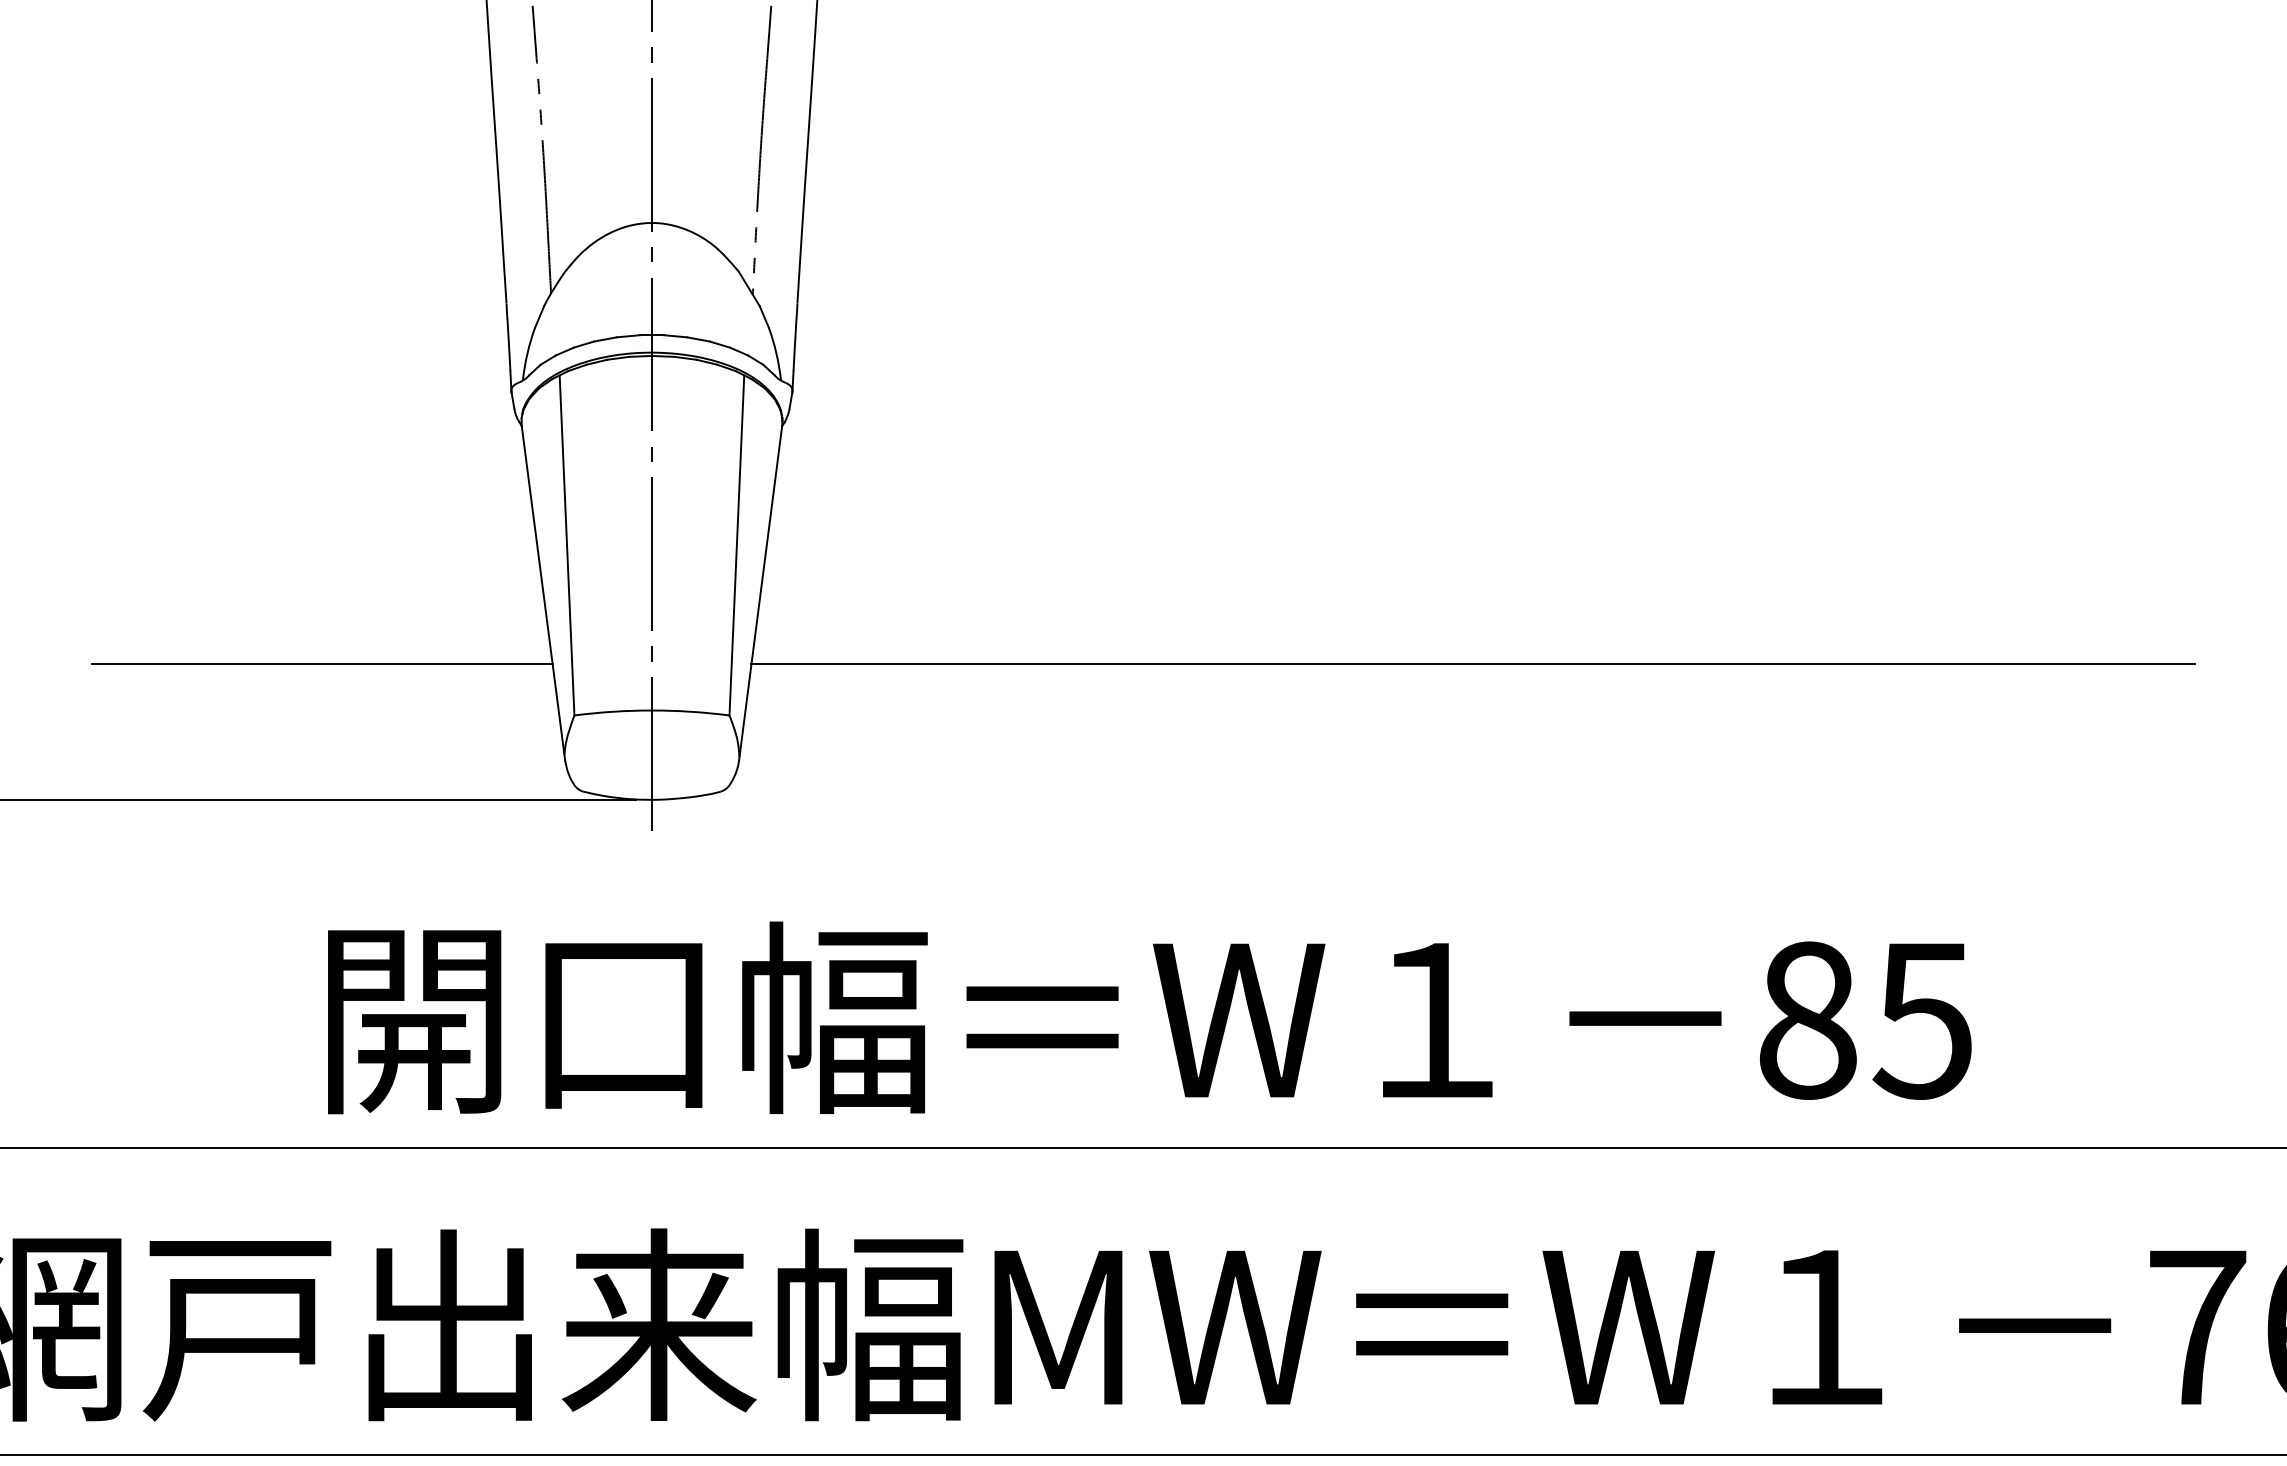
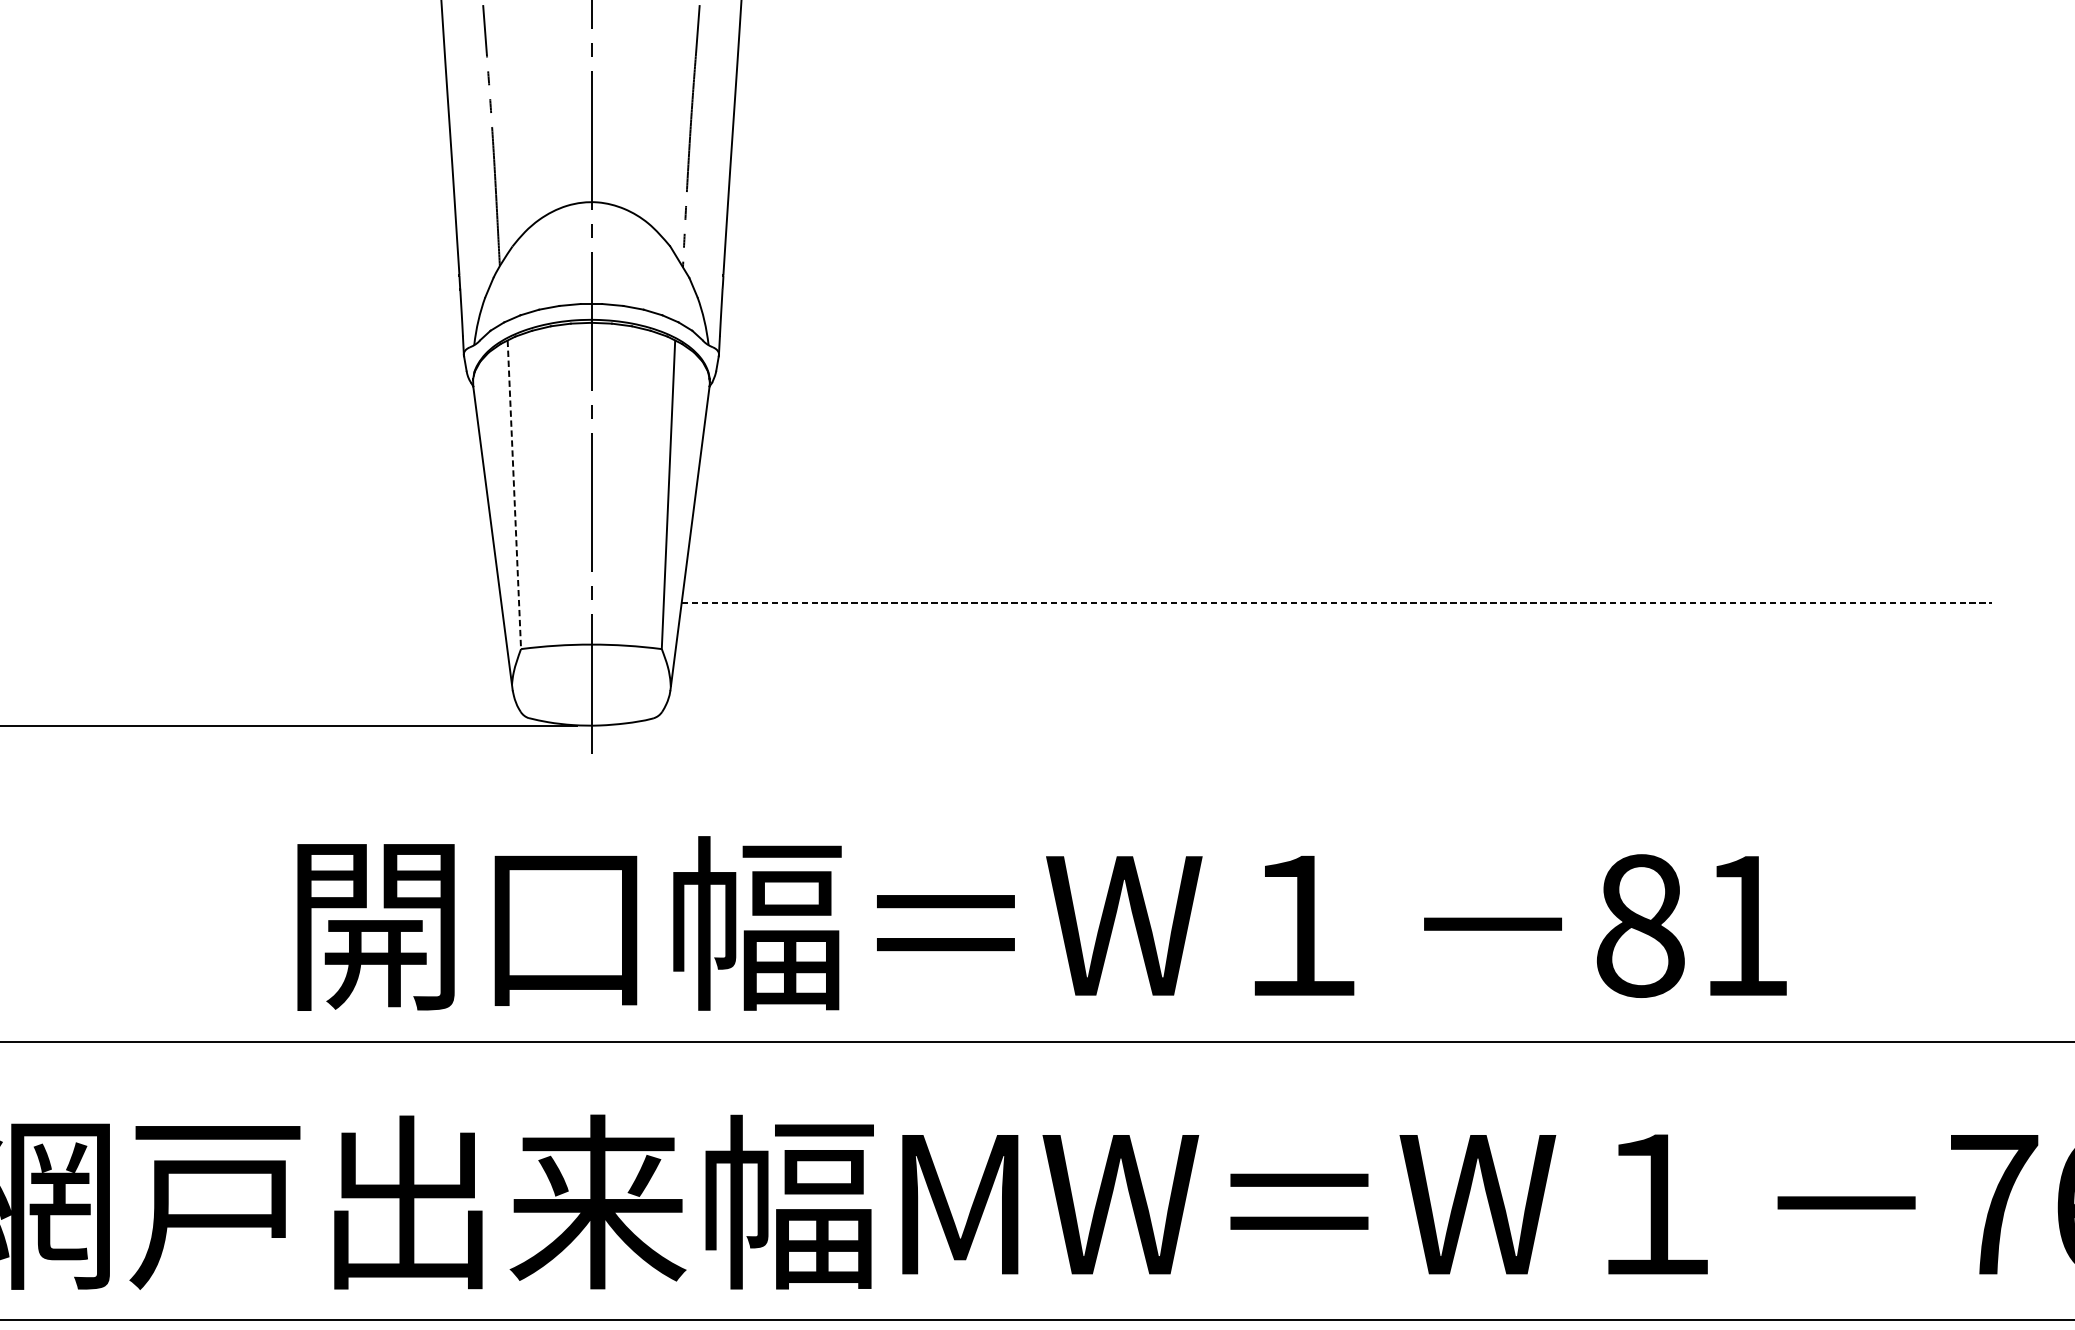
line: (567, 546) -> (514, 495), solid -> dashed
line: (321, 664) -> (291, 602), removed
line: (1473, 664) -> (1336, 602), solid -> dashed
text: (1921, 1021) -> (1743, 926), 85 -> 81

